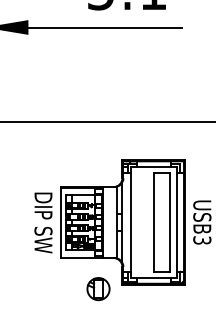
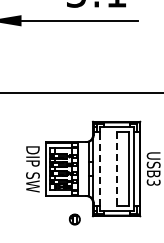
line: (131, 221) -> (99, 168), solid -> dashed
line: (153, 223) -> (116, 169), solid -> dashed
part: (98, 288) -> (74, 219), size x0.6

